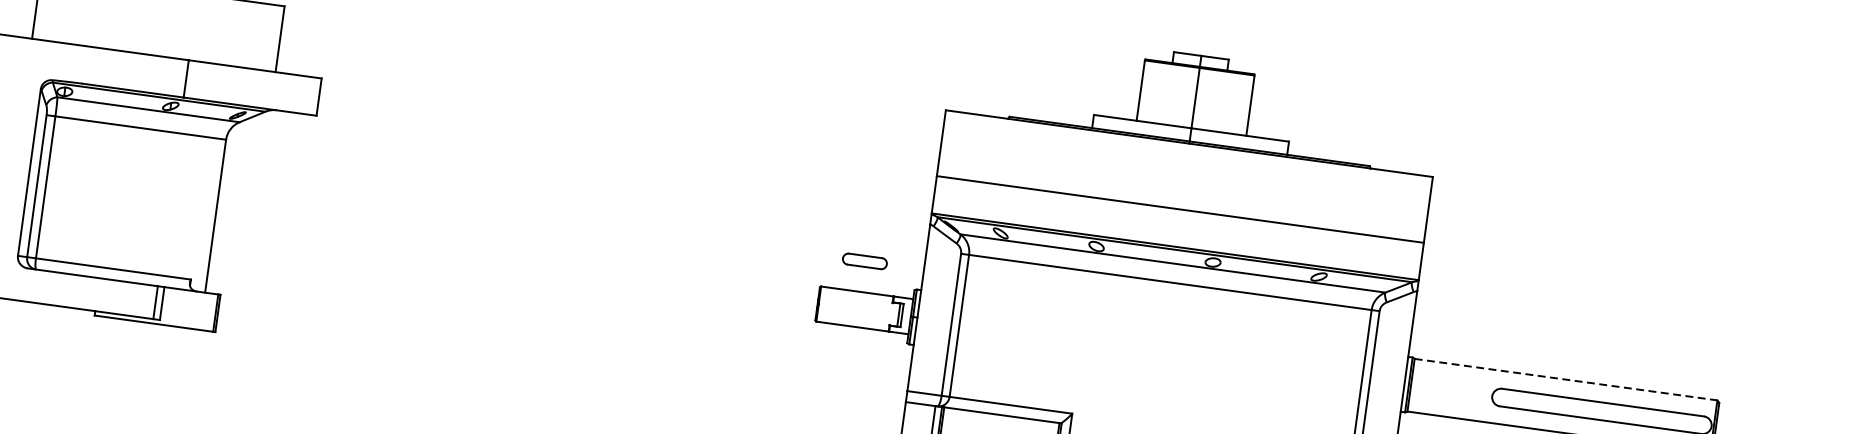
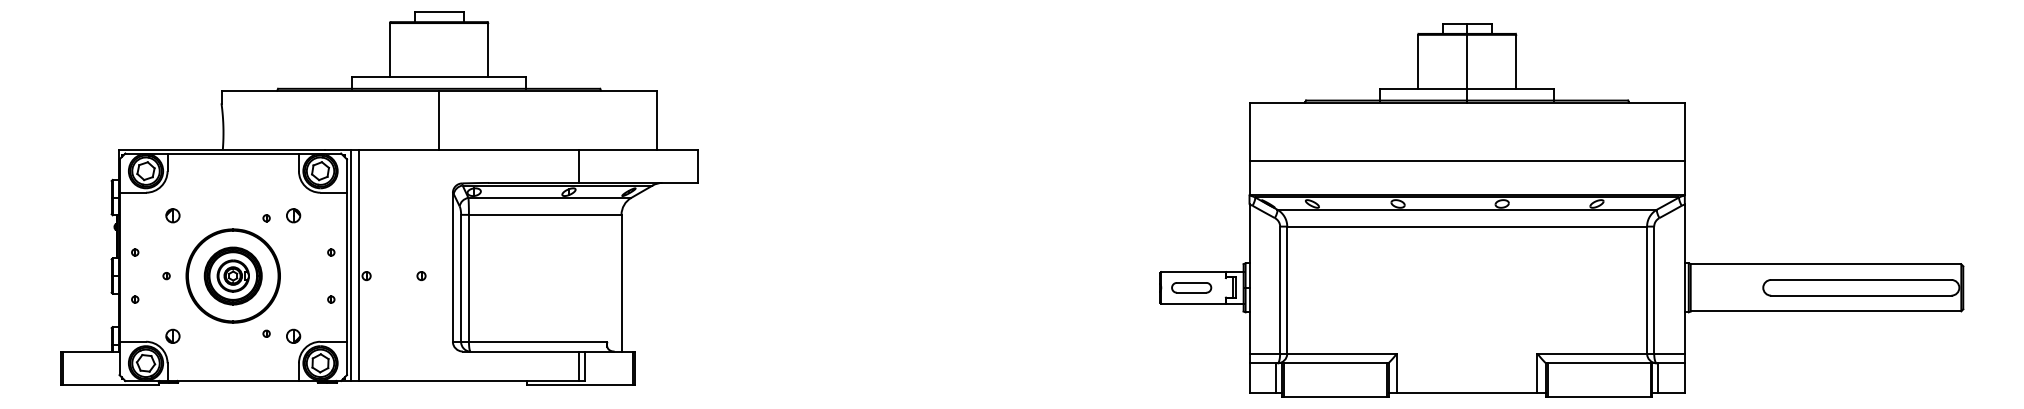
part: (864, 261) -> (1191, 287), moved
line: (1566, 379) -> (1826, 264), dashed -> solid

